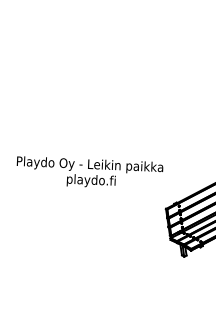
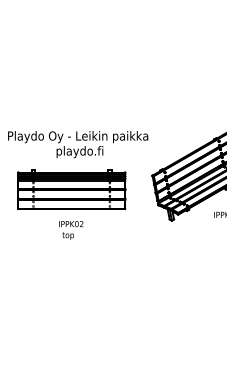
part: (80, 235) -> (71, 204), added

